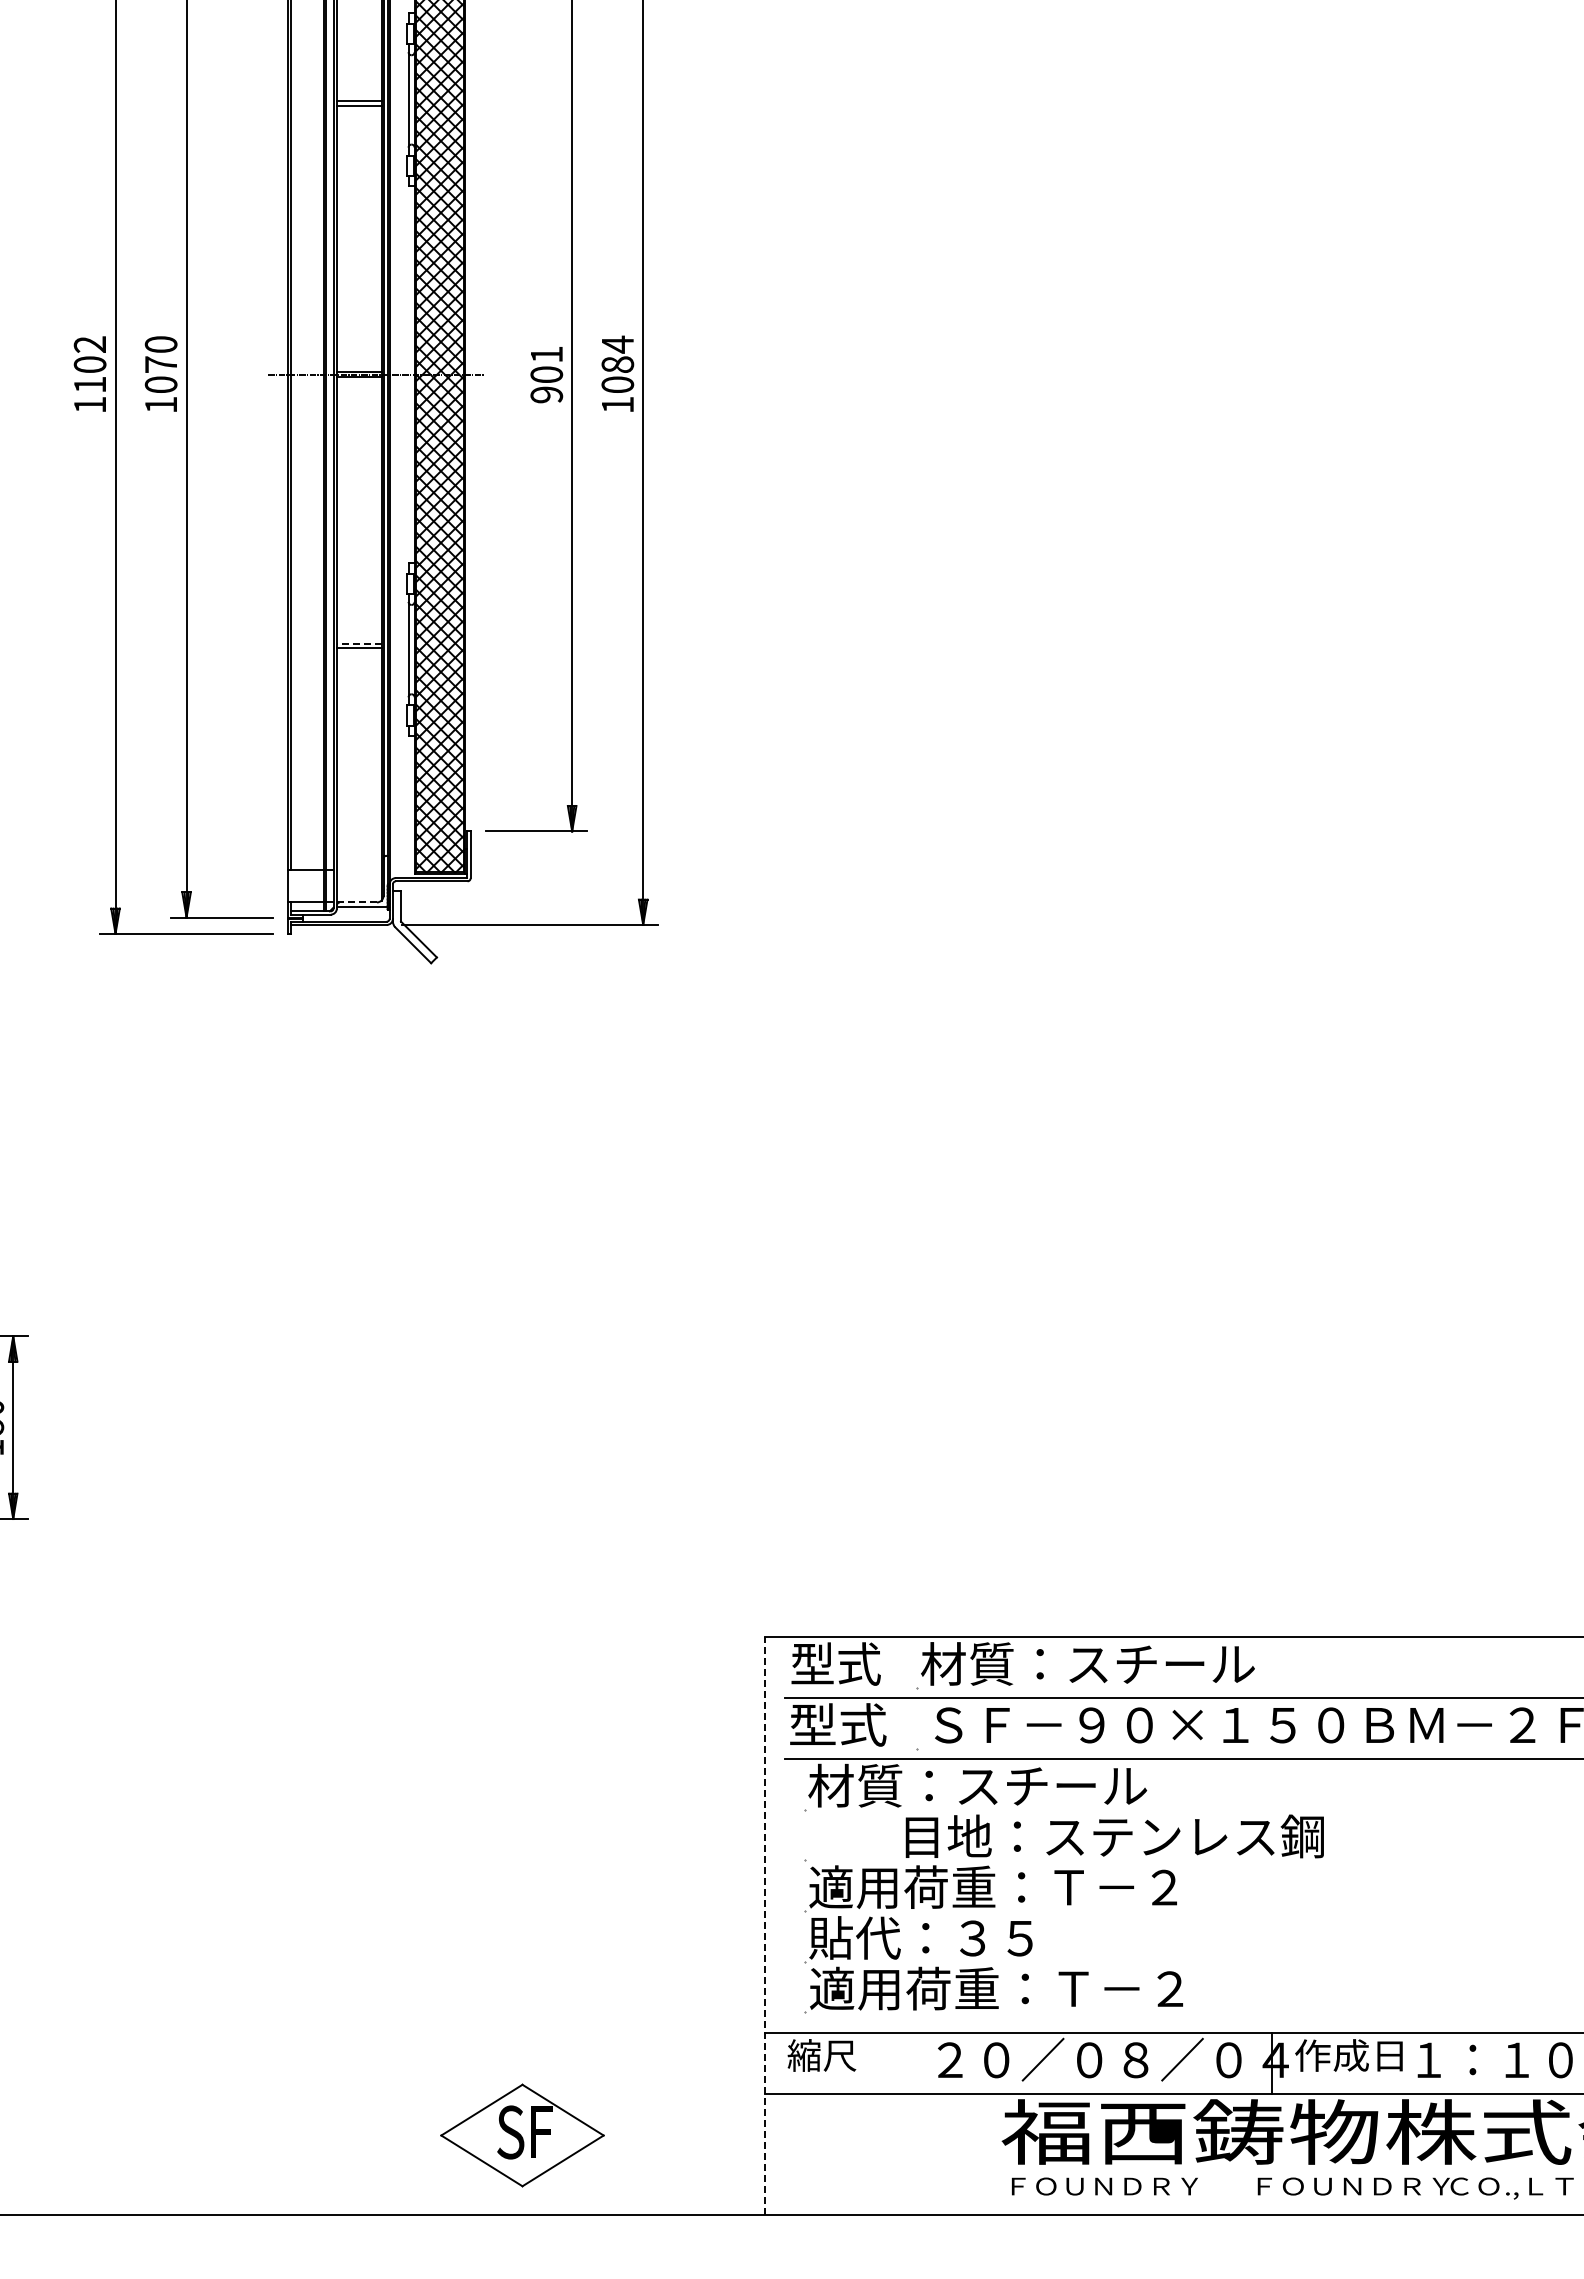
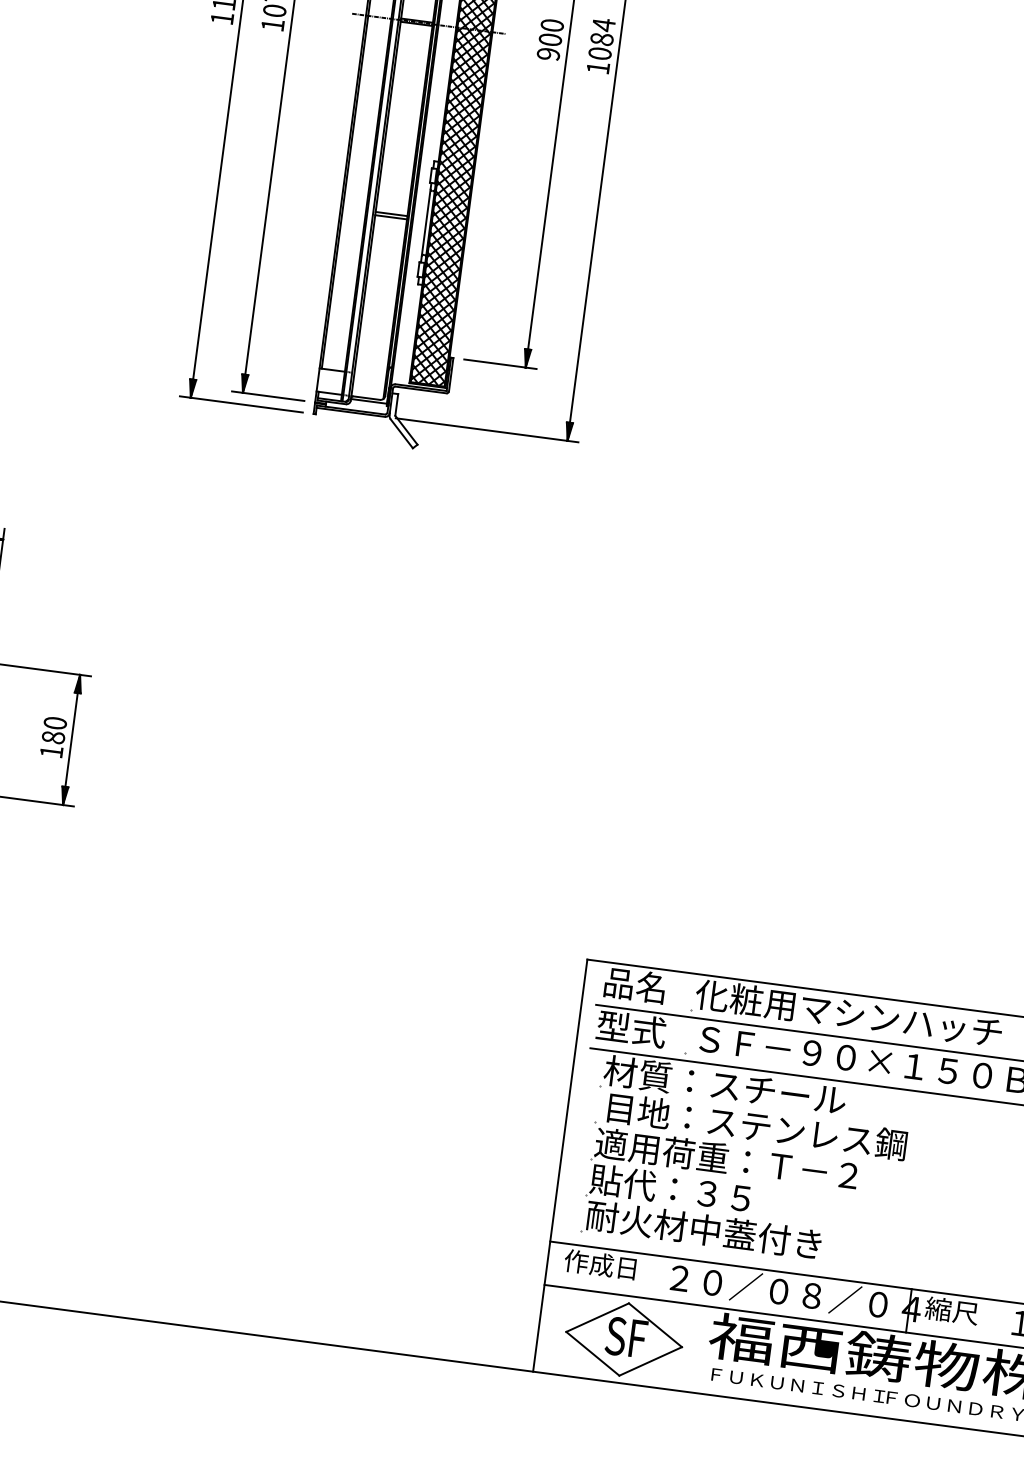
text: (546, 354) -> (552, 25), 901 -> 900
line: (358, 643) -> (391, 213), dashed -> solid
line: (356, 902) -> (365, 398), dashed -> solid
text: (835, 1663) -> (635, 985), 型式 -> 品名
text: (1134, 1663) -> (848, 1013), 材質：スチール -> 化粧用マシンハッチ
text: (1114, 1836) -> (757, 1126), moved
line: (764, 1925) -> (560, 1165), dashed -> solid
text: (996, 1988) -> (719, 1231), 適用荷重：Ｔ－２ -> 耐火材中蓋付き
text: (837, 2055) -> (599, 1264), 縮尺 -> 作成日
text: (1348, 2055) -> (964, 1312), 作成日 -> 縮尺
part: (522, 2135) -> (624, 1339), moved
text: (1145, 2186) -> (807, 1386), ＦＯＵＮＤＲＹ -> ＦＵＫＵＮＩＳＨＩ

